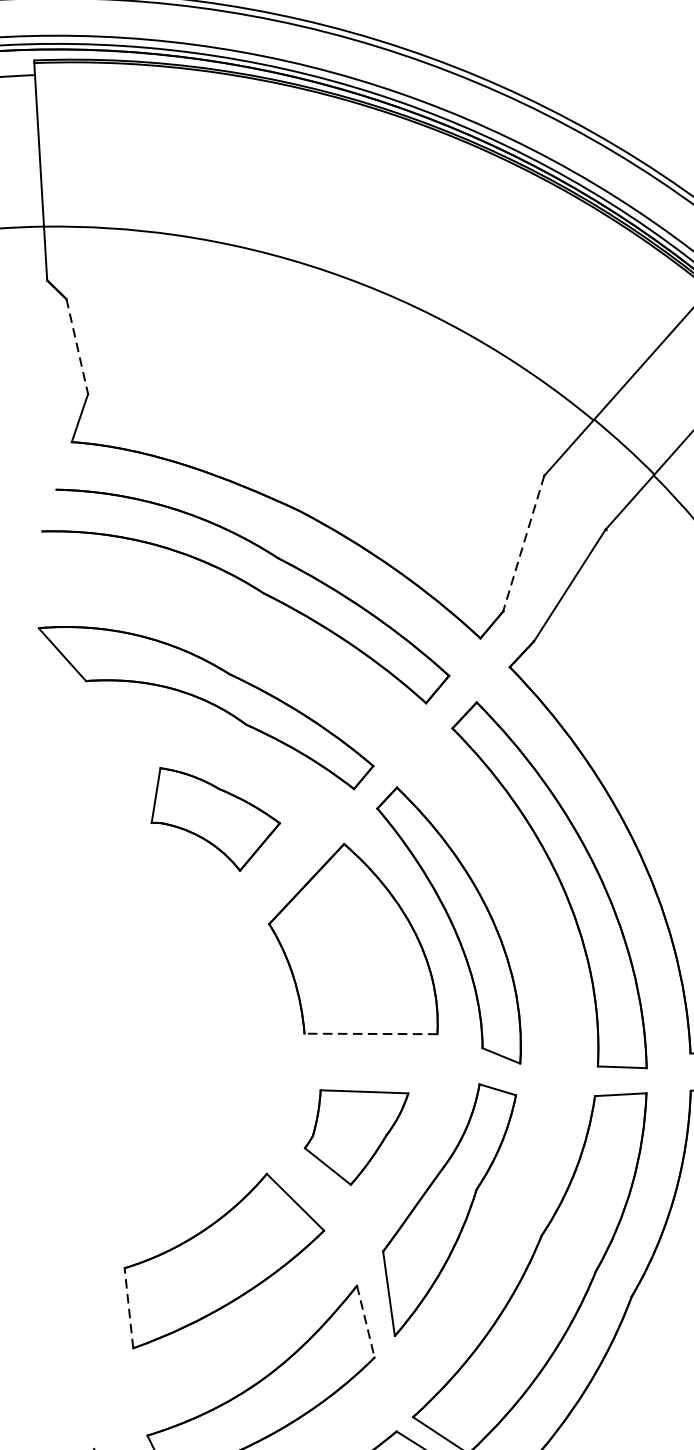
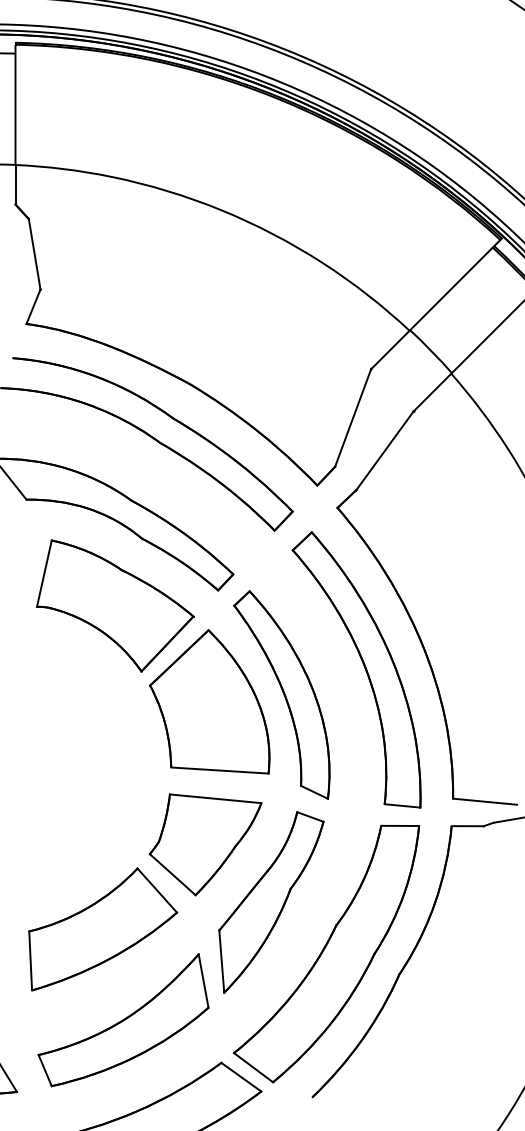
line: (77, 346) -> (34, 254), dashed -> solid
line: (524, 542) -> (353, 417), dashed -> solid
part: (215, 817) -> (115, 605), size x1.67
line: (370, 1033) -> (219, 770), dashed -> solid
part: (357, 1135) -> (205, 844), size x1.43
line: (128, 1307) -> (30, 960), dashed -> solid
line: (365, 1322) -> (203, 981), dashed -> solid

